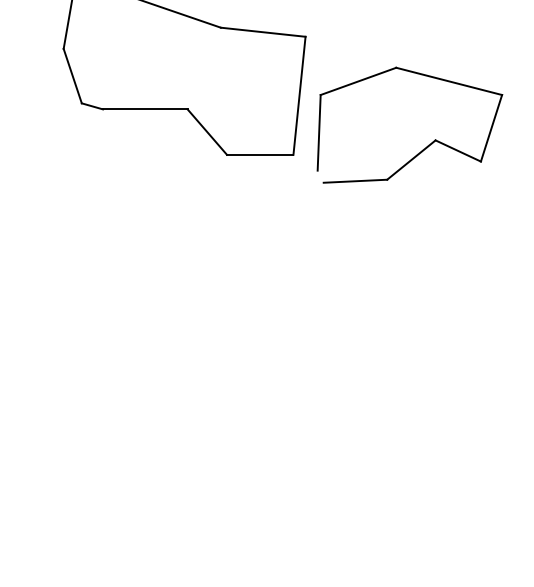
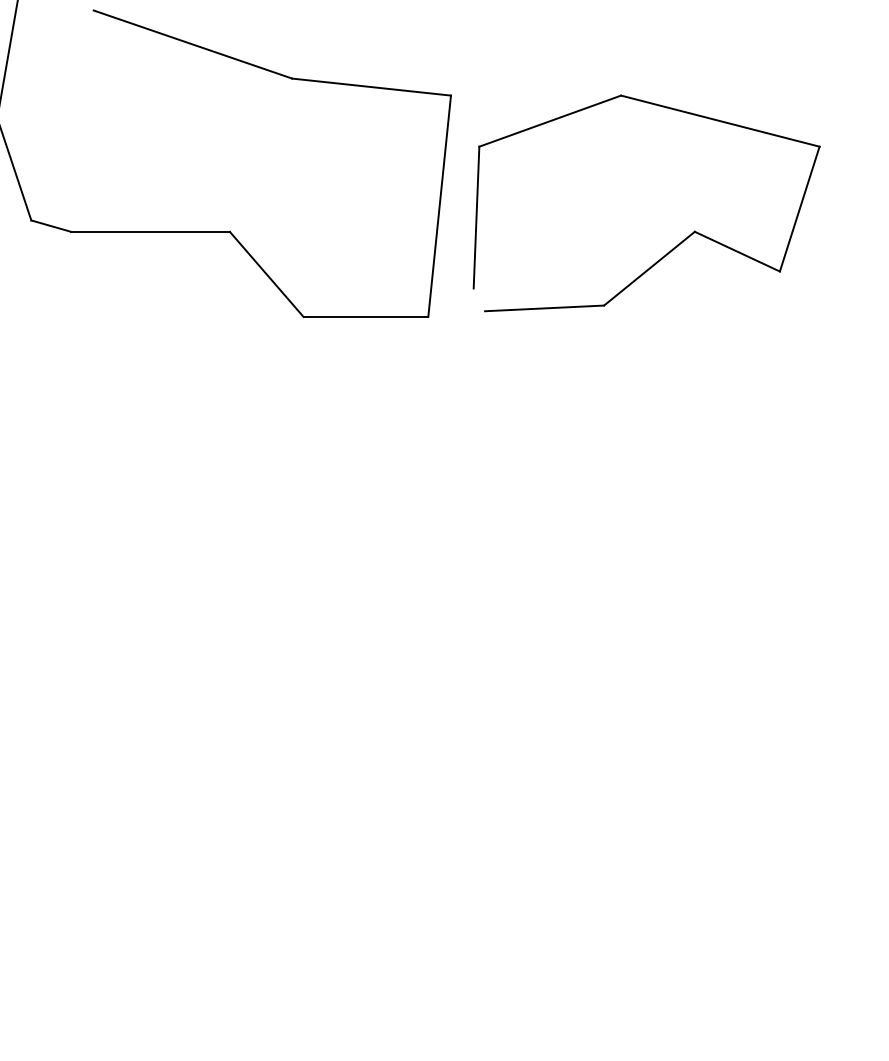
part: (428, 144) -> (681, 239), moved

